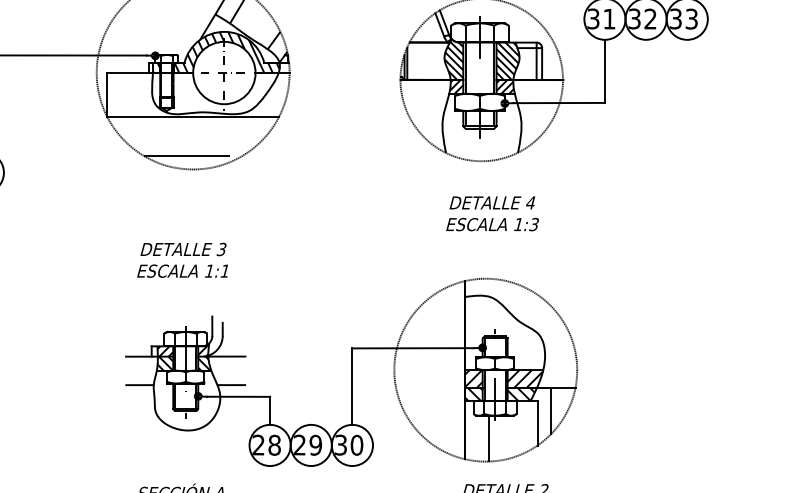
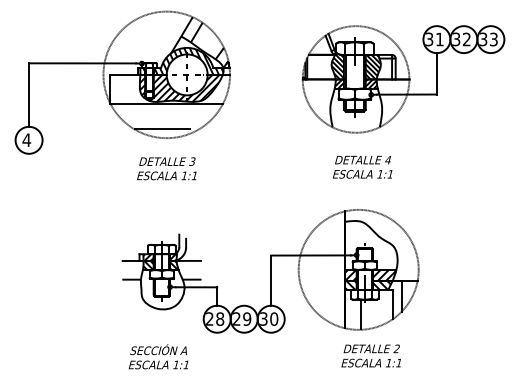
hatch: (212, 92) -> (179, 87), added
text: (534, 224) -> (390, 174), 1:3 -> 1:1
text: (182, 259) -> (166, 168), moved

